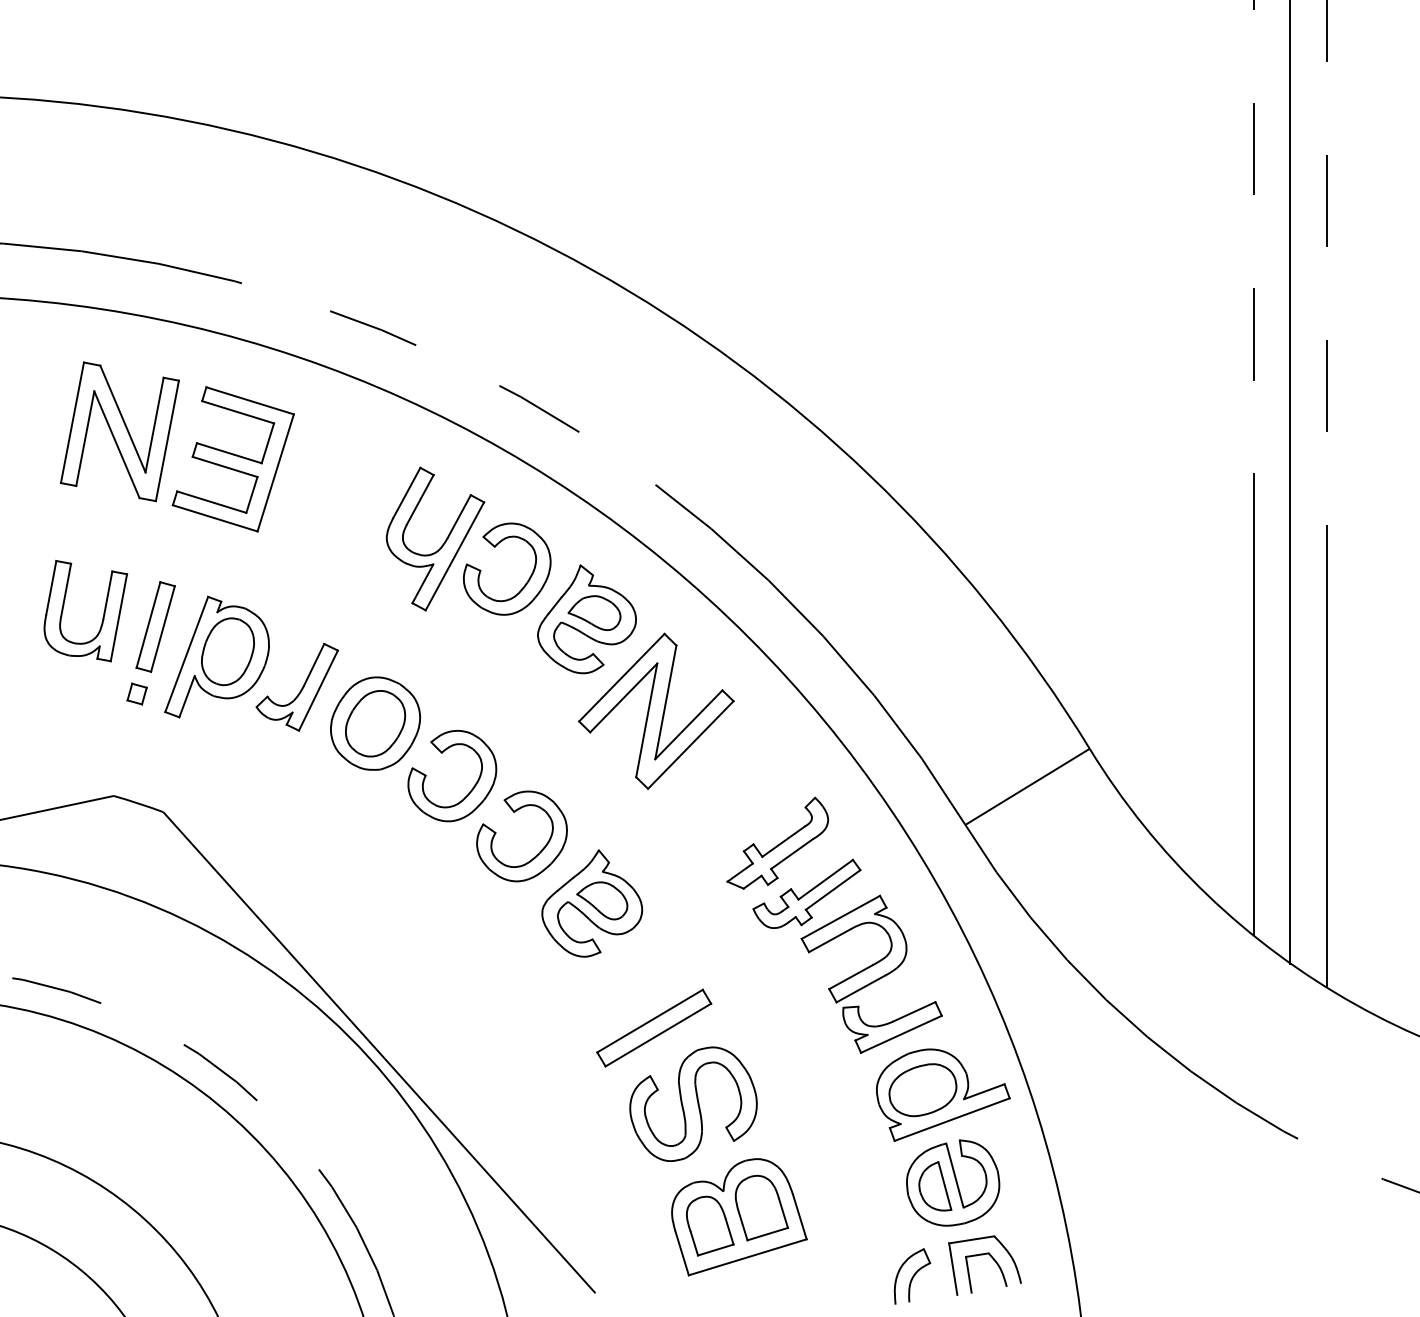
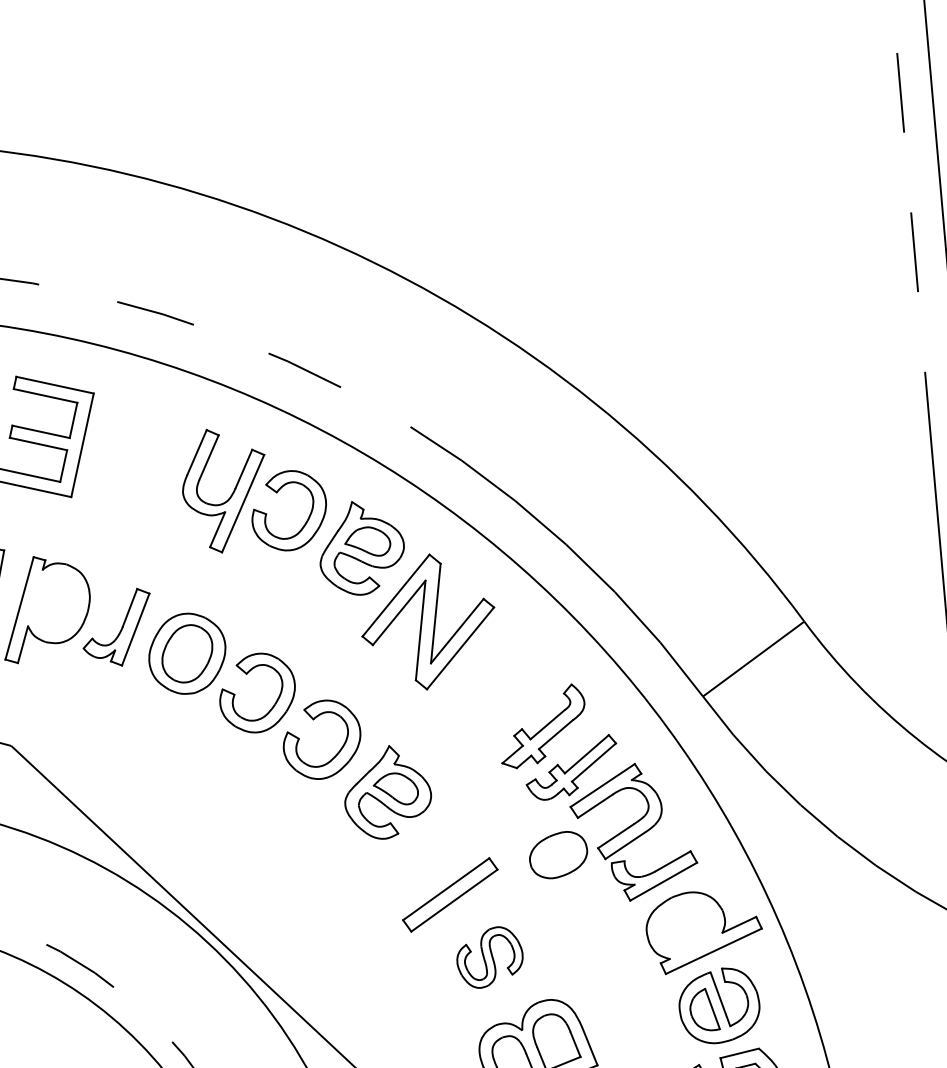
part: (227, 651) -> (54, 602), removed
part: (922, 1090) -> (558, 855), moved
part: (693, 1103) -> (489, 956), size x0.6

